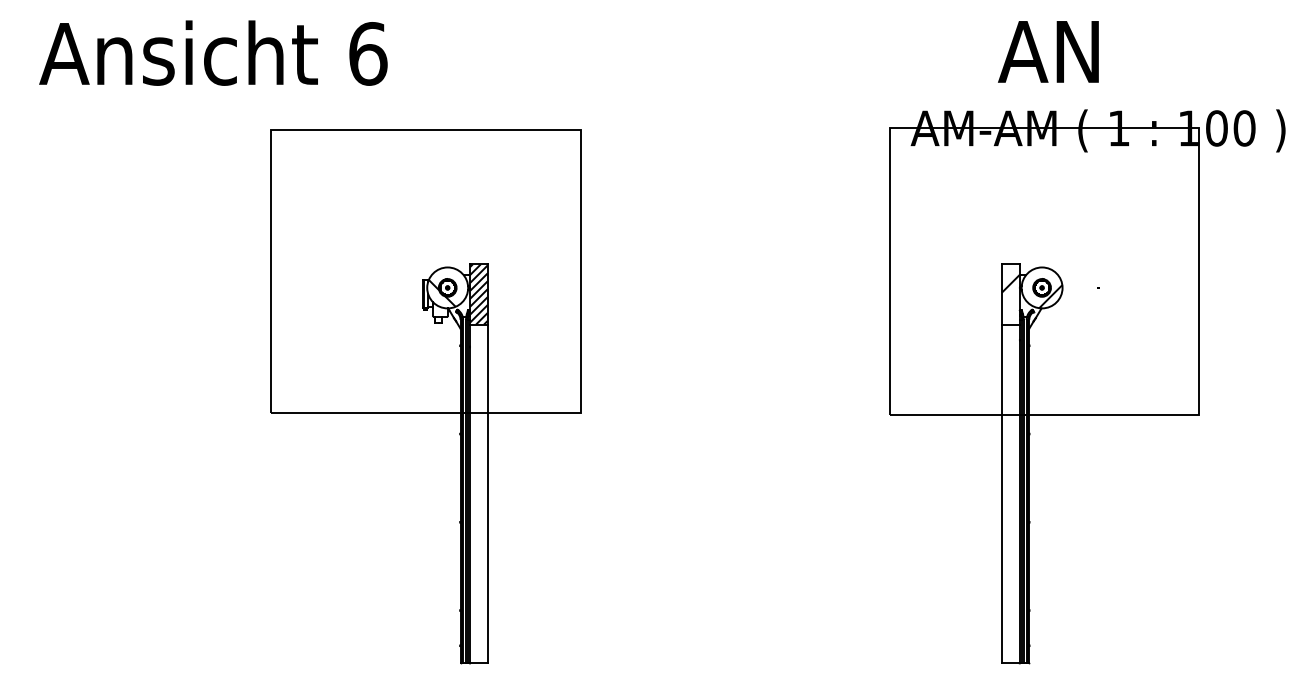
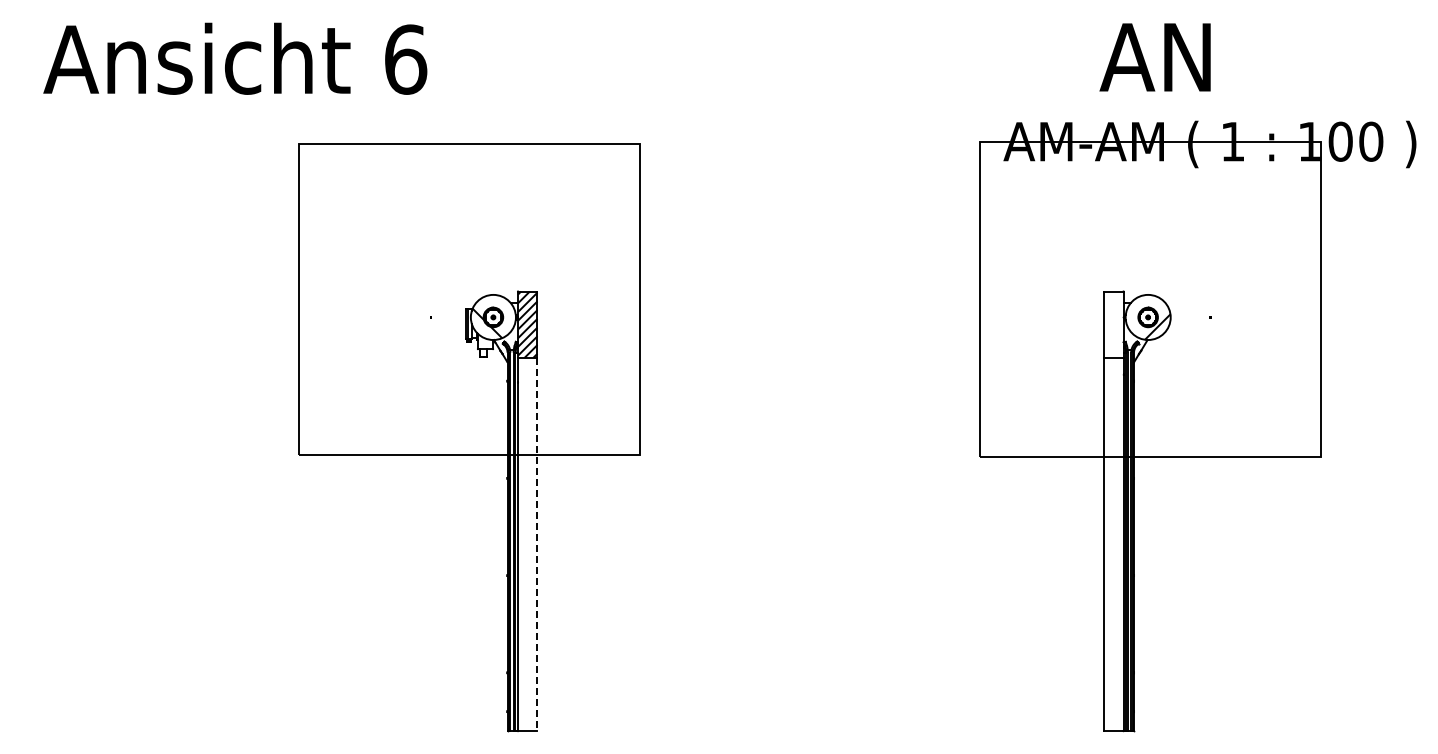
hatch: (1010, 283) -> (1113, 312), removed
line: (487, 494) -> (537, 544), solid -> dashed

